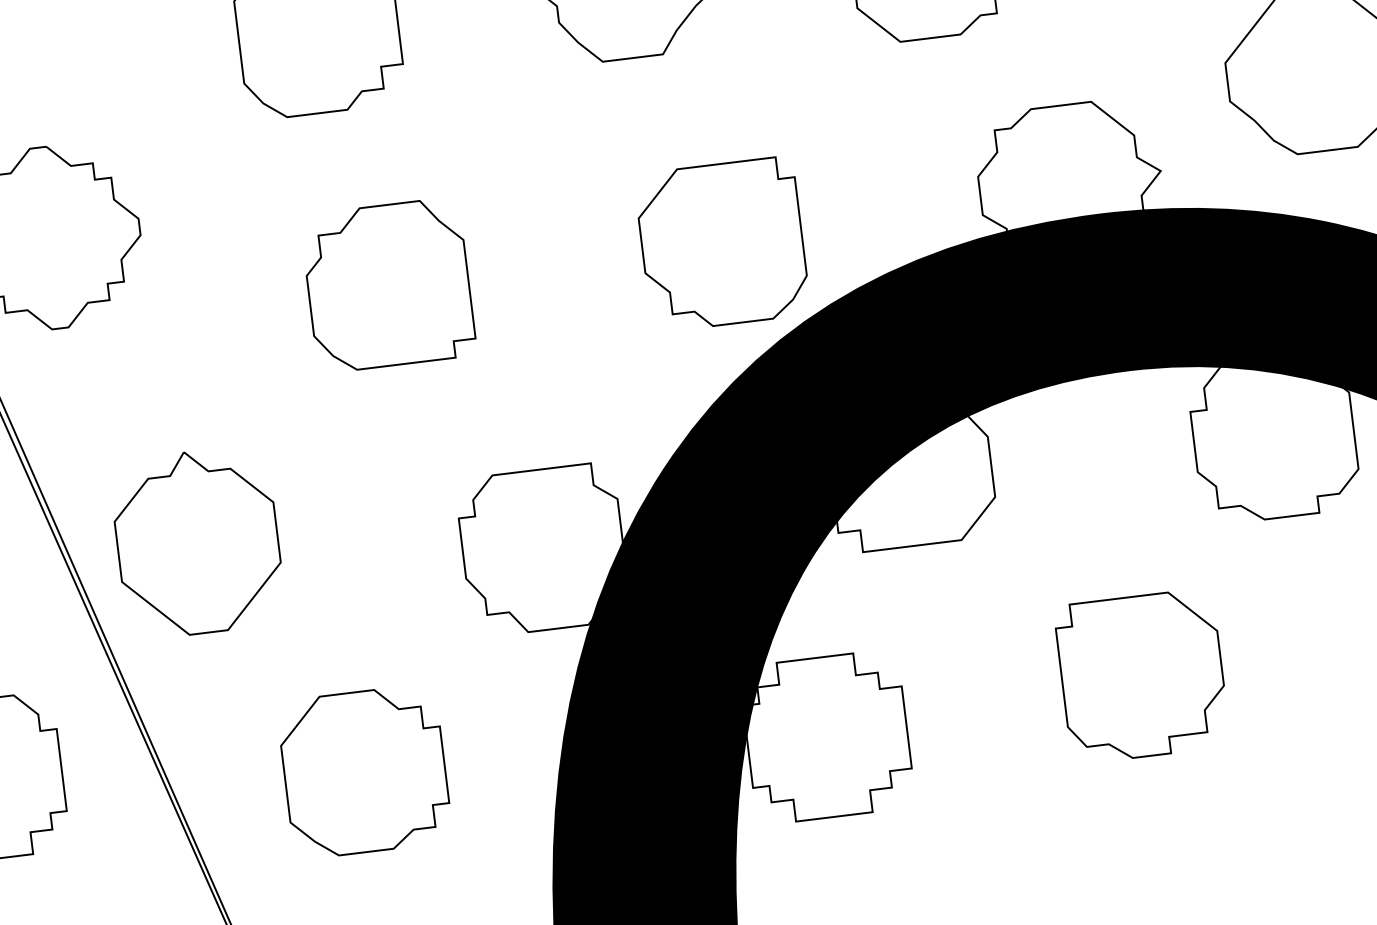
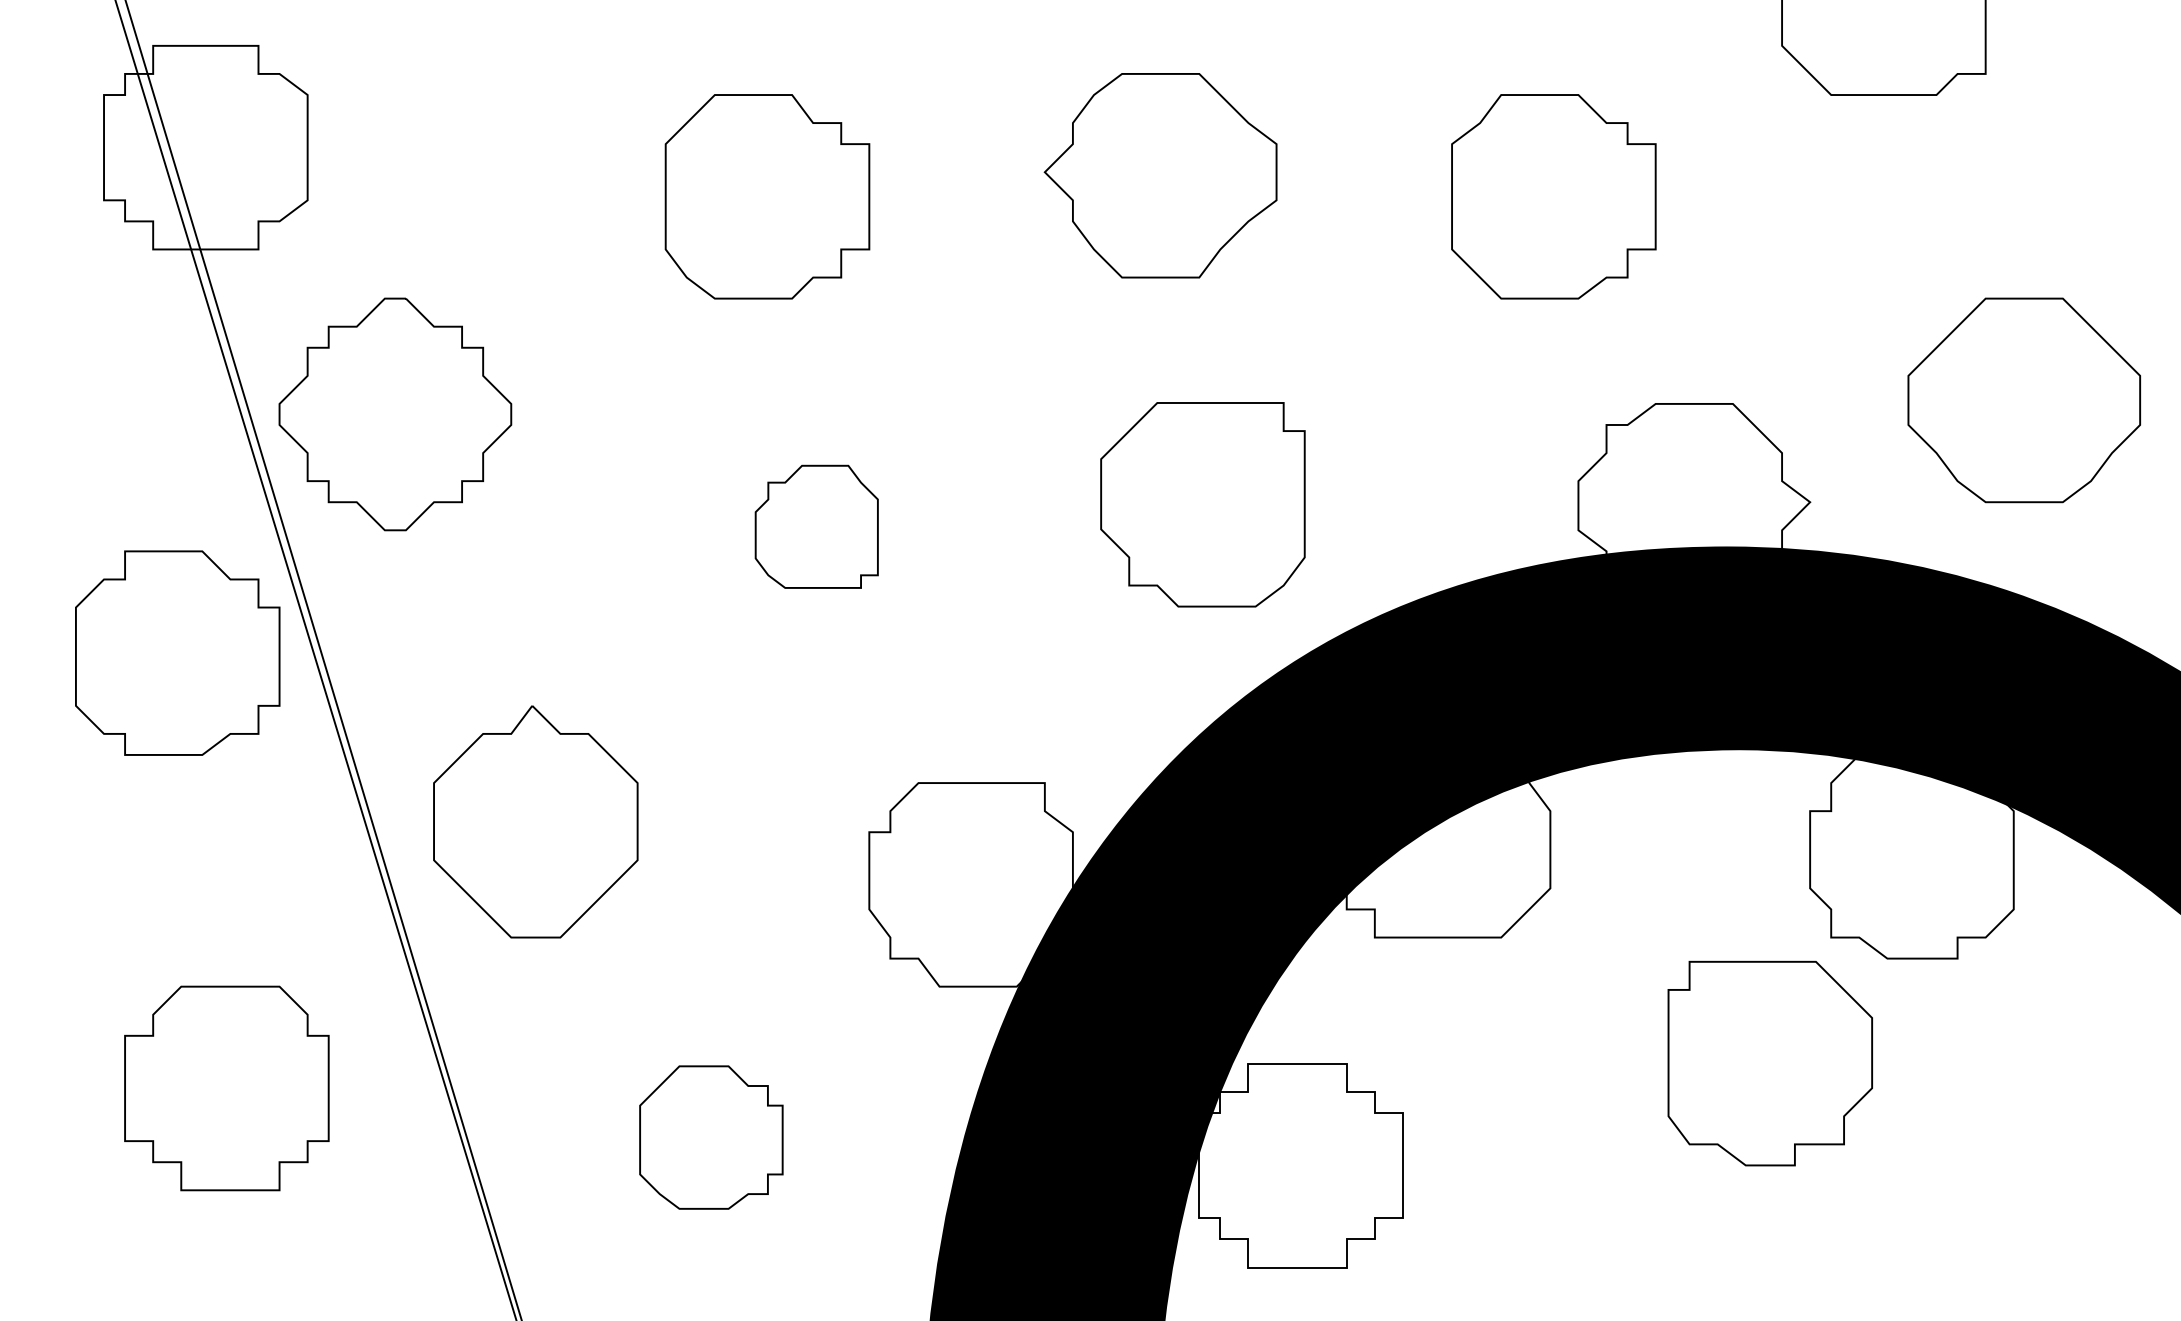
part: (722, 244) -> (1202, 504), moved
part: (388, 285) -> (816, 526), size x0.6
part: (1141, 676) -> (1769, 1063), moved
part: (364, 771) -> (711, 1137), size x0.7

